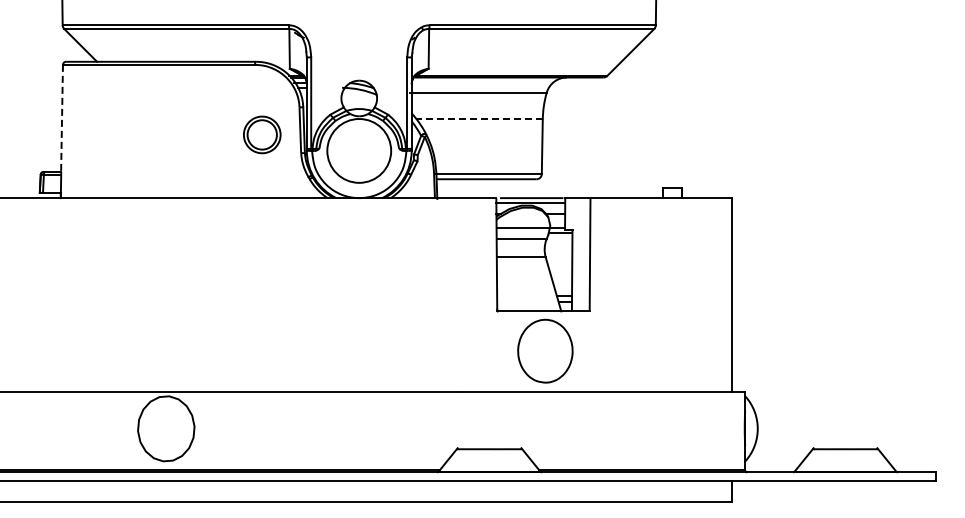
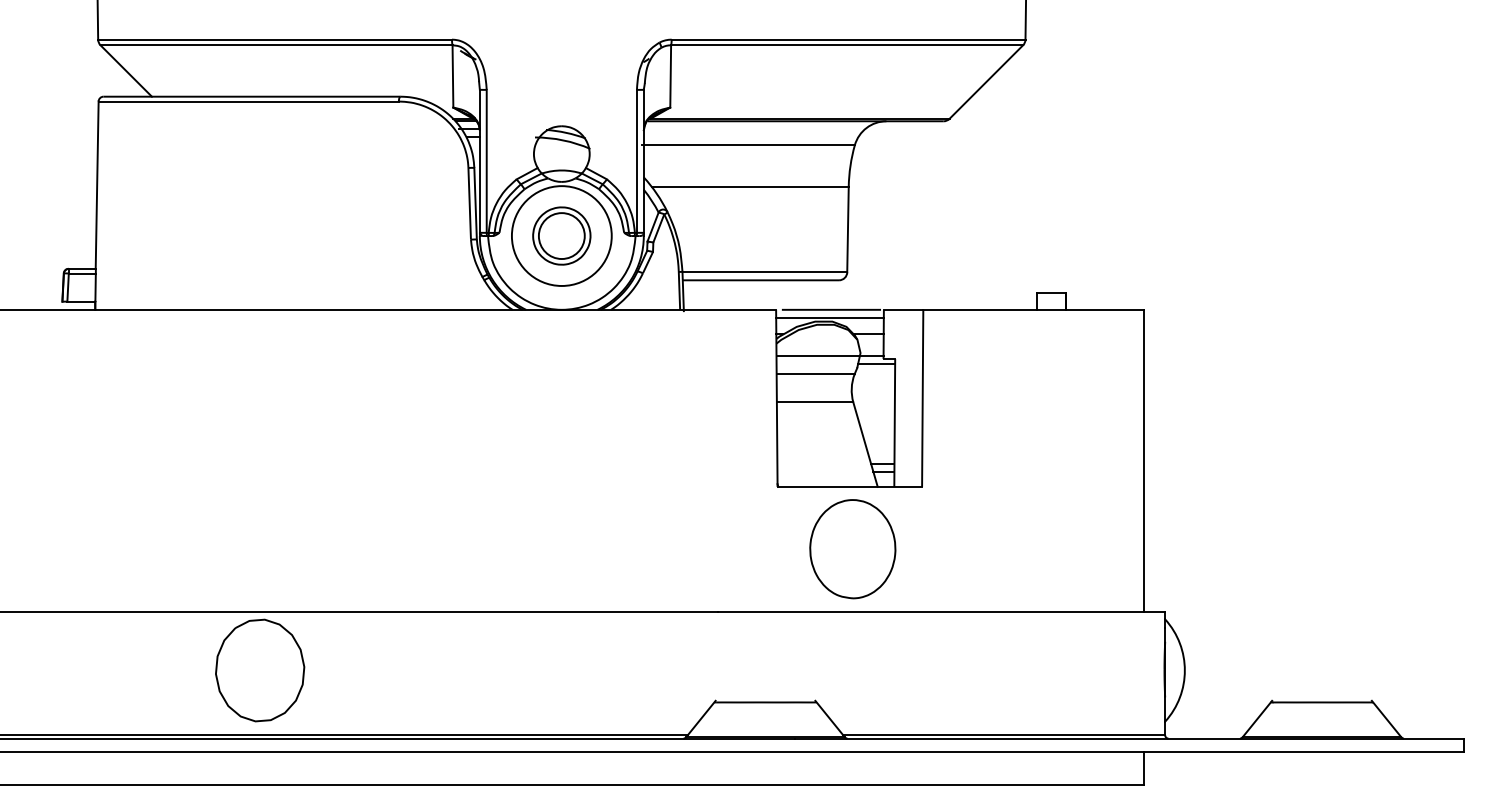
line: (62, 118) -> (97, 185), dashed -> solid
line: (479, 119) -> (749, 186), dashed -> solid
part: (262, 134) -> (562, 235), moved

